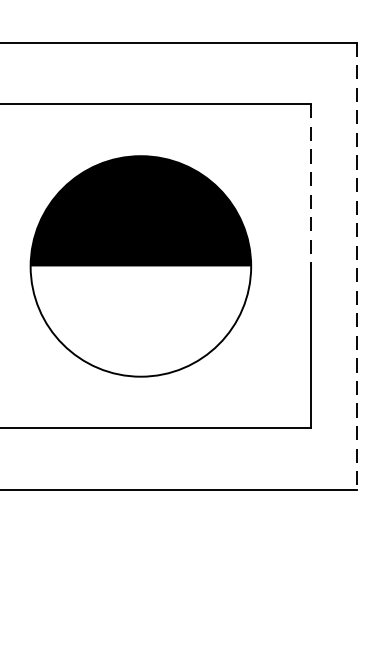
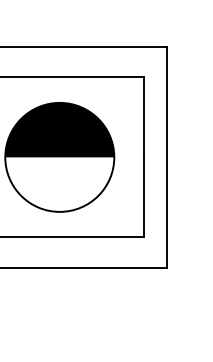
line: (310, 185) -> (143, 117), dashed -> solid
line: (356, 266) -> (166, 157), dashed -> solid

